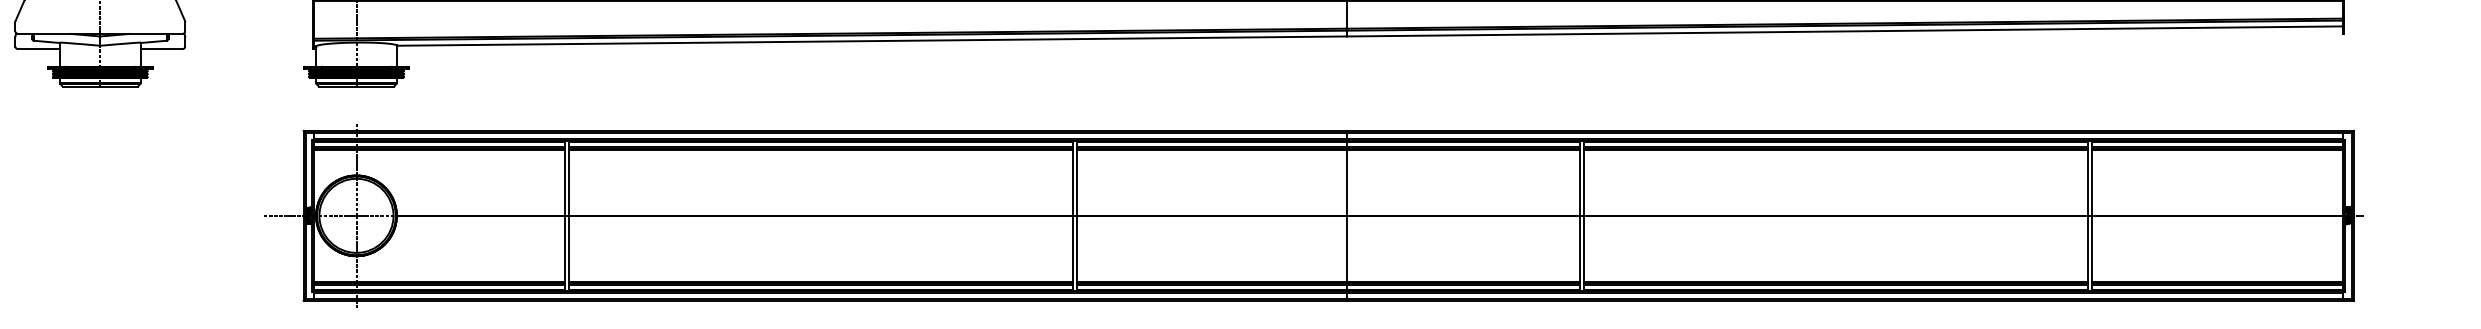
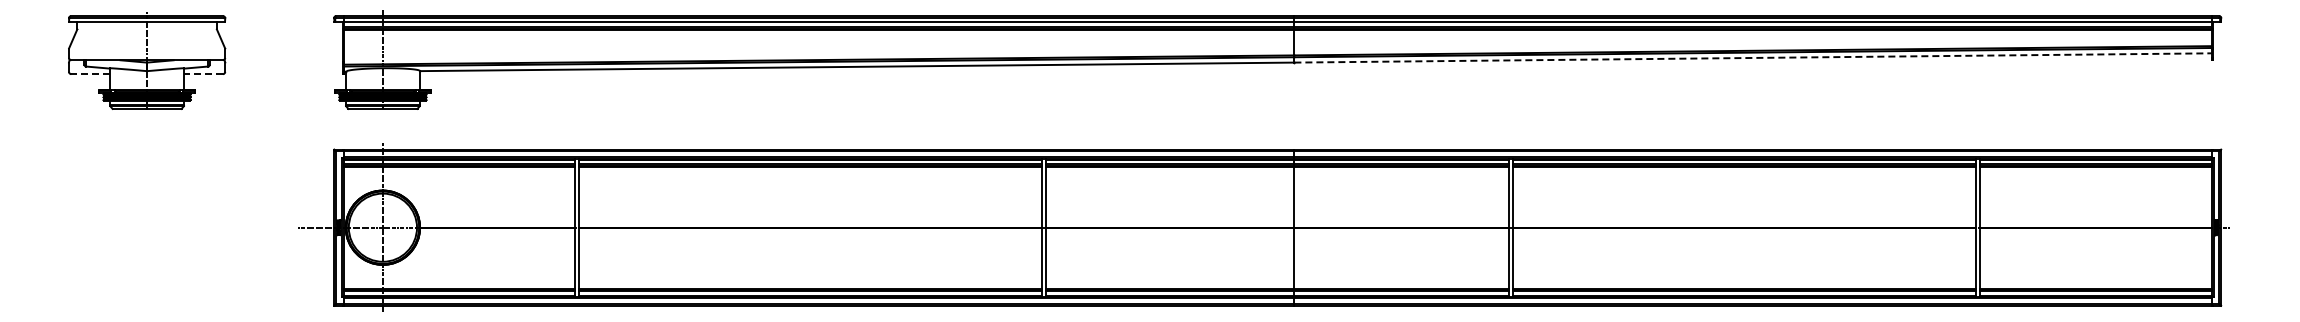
line: (1845, 30) -> (1753, 57), solid -> dashed
line: (38, 49) -> (90, 74), solid -> dashed
line: (161, 49) -> (203, 74), solid -> dashed

